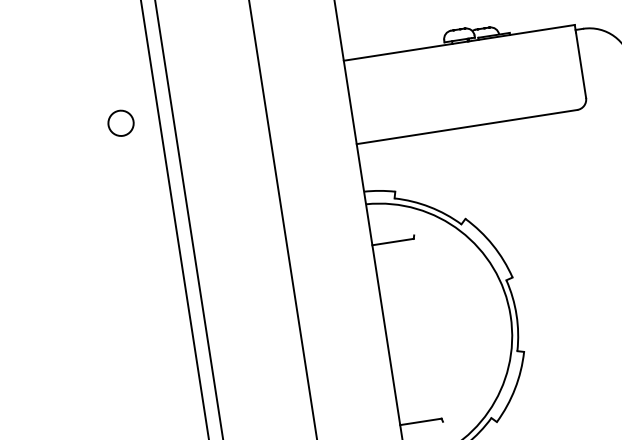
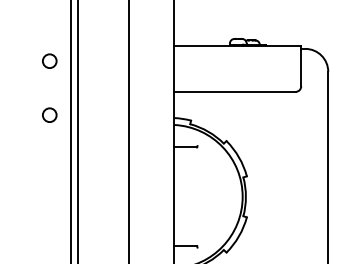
circle: (135, 220) -> (49, 114), added

